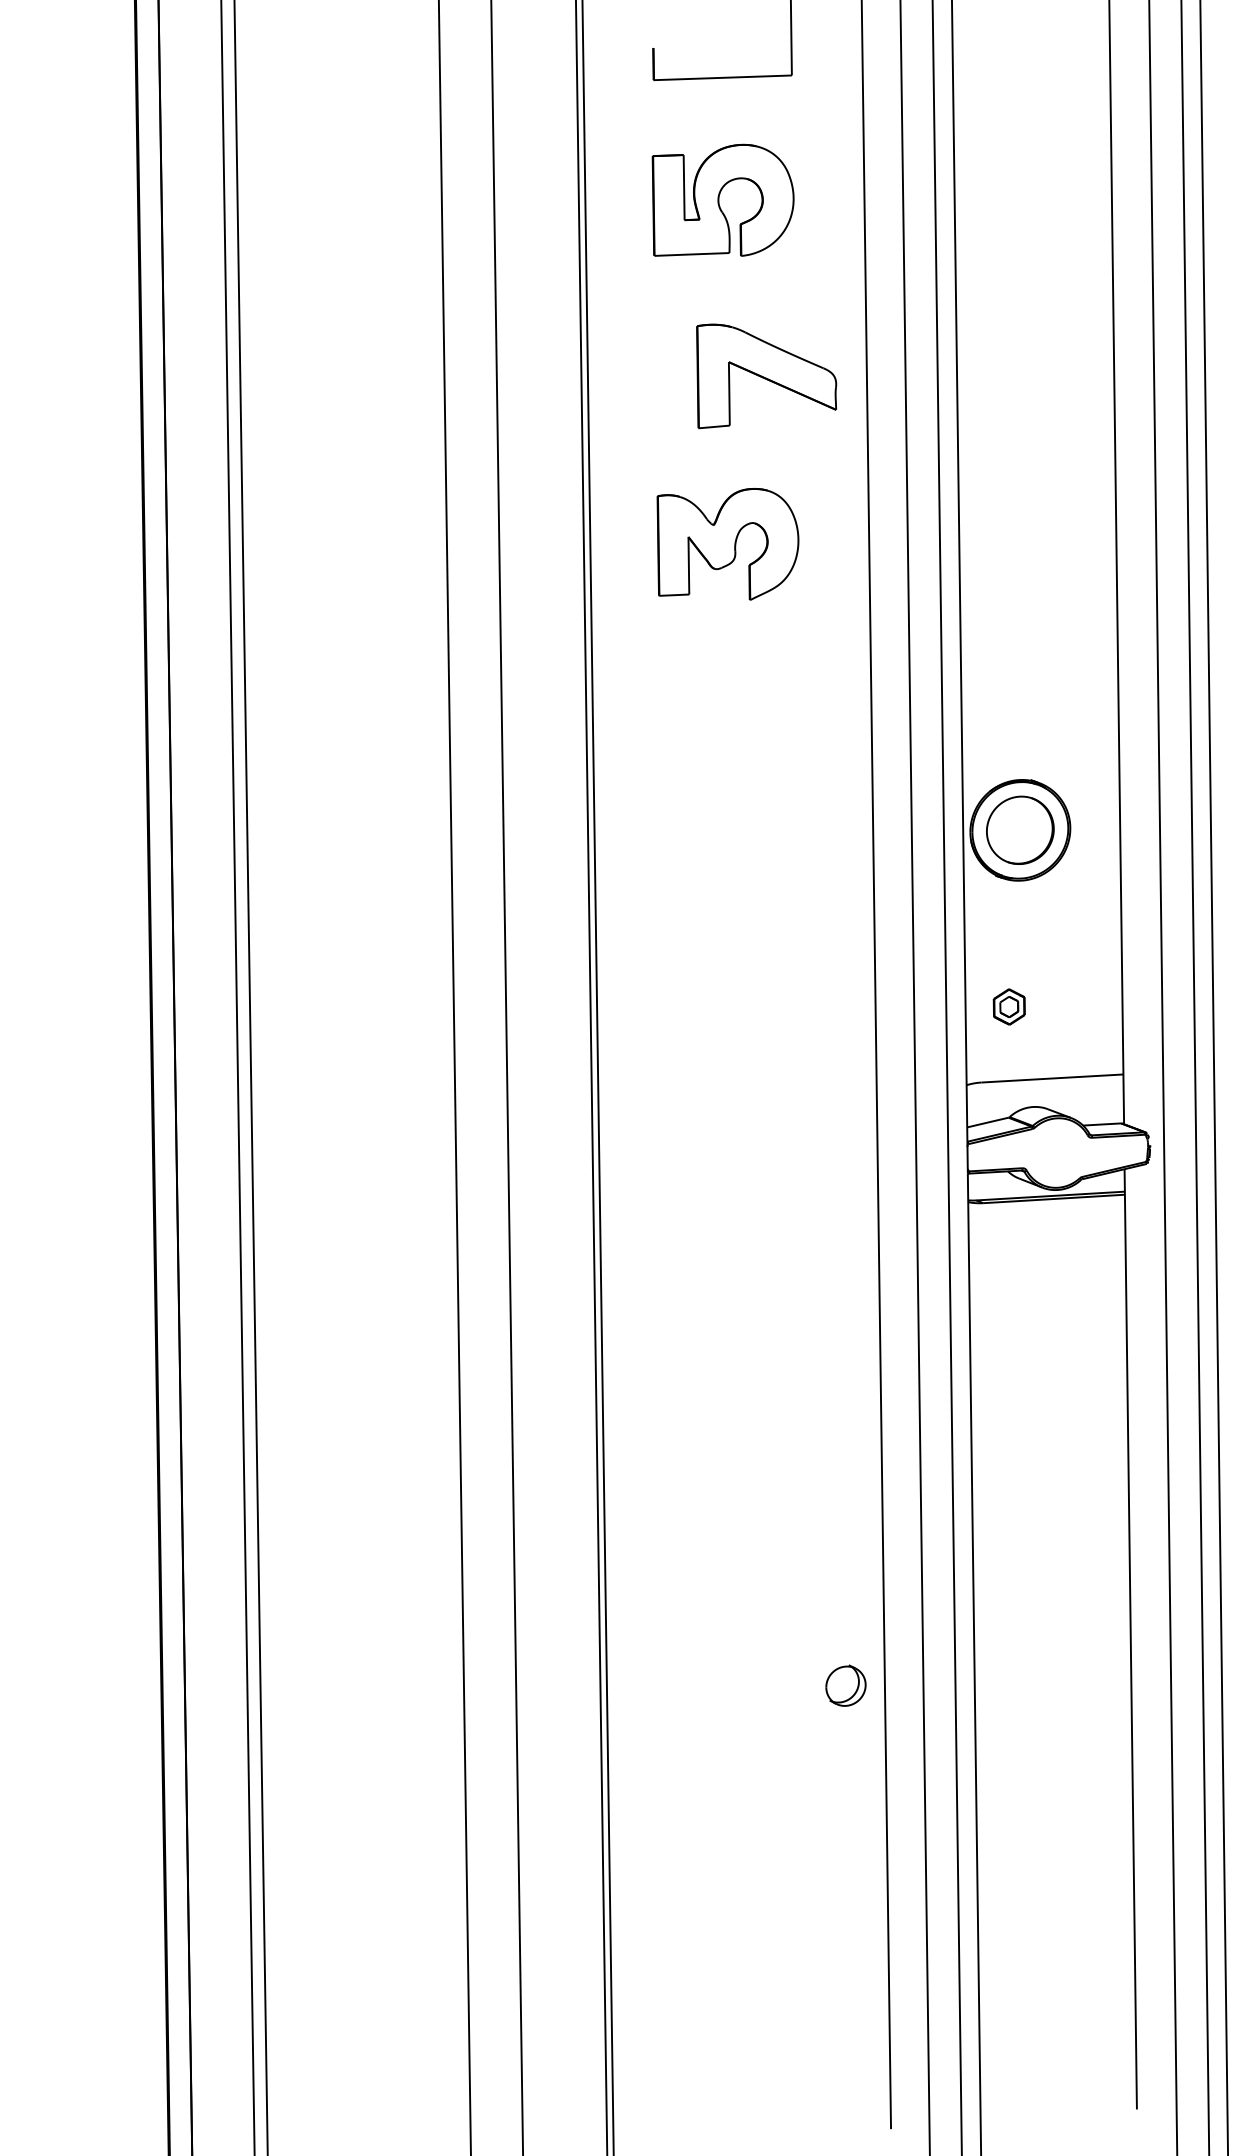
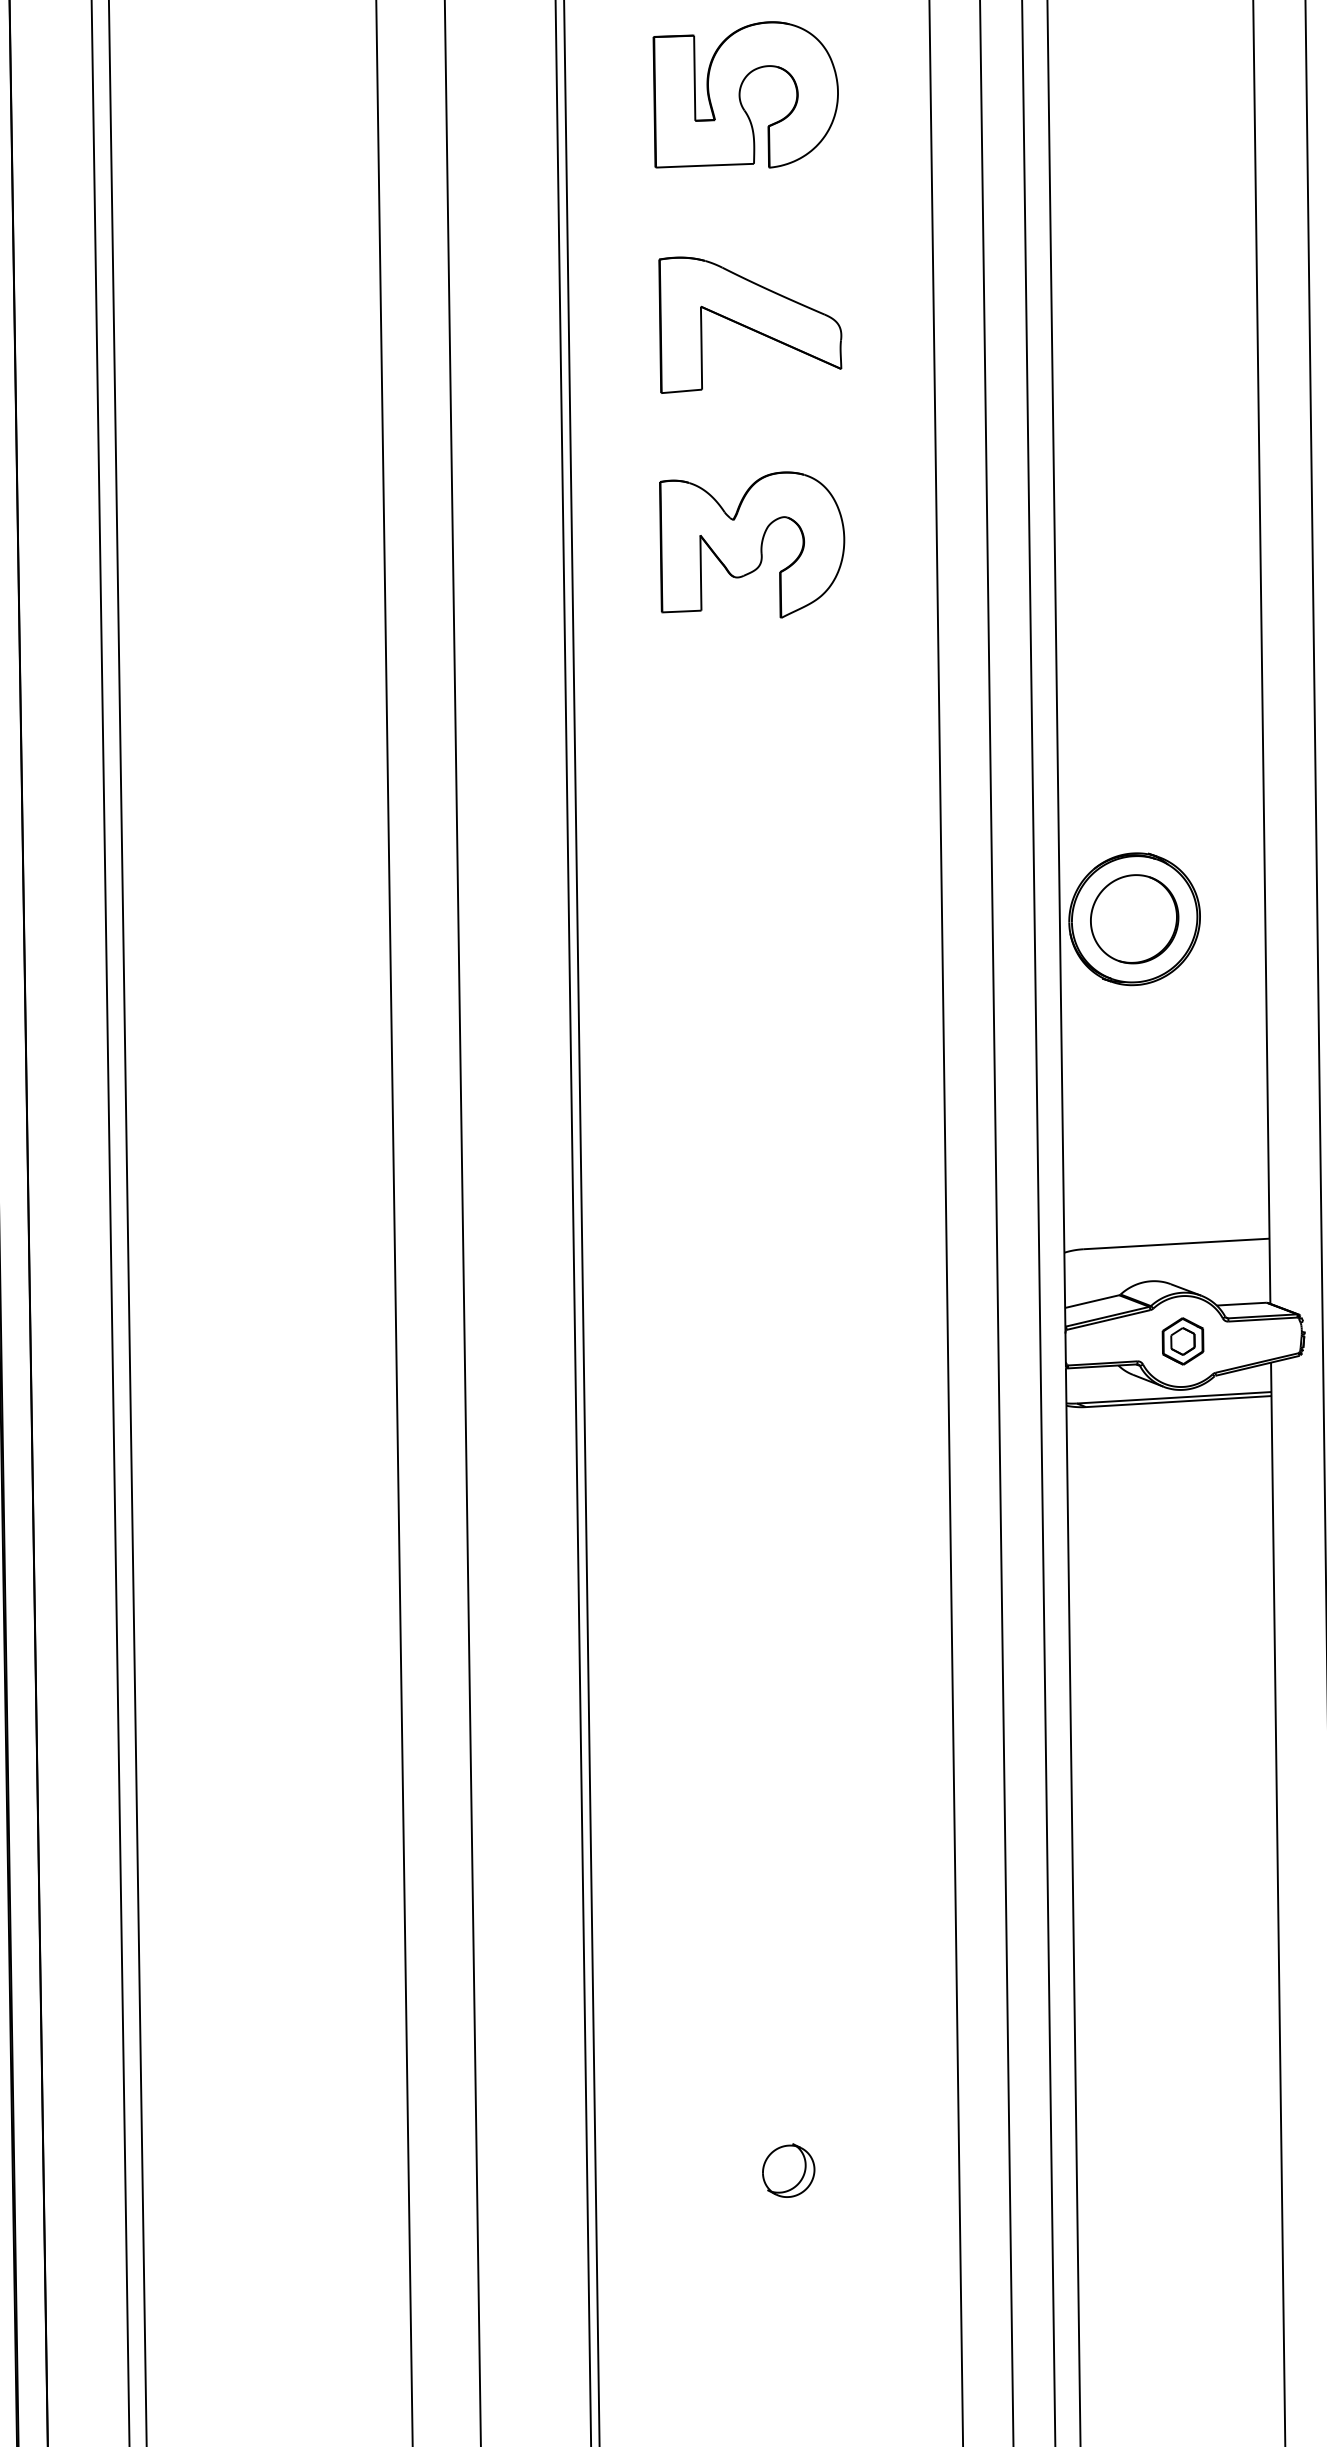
part: (766, 376) -> (750, 325), moved
part: (1008, 1006) -> (1181, 1340), moved
part: (845, 1685) -> (788, 2170), moved

